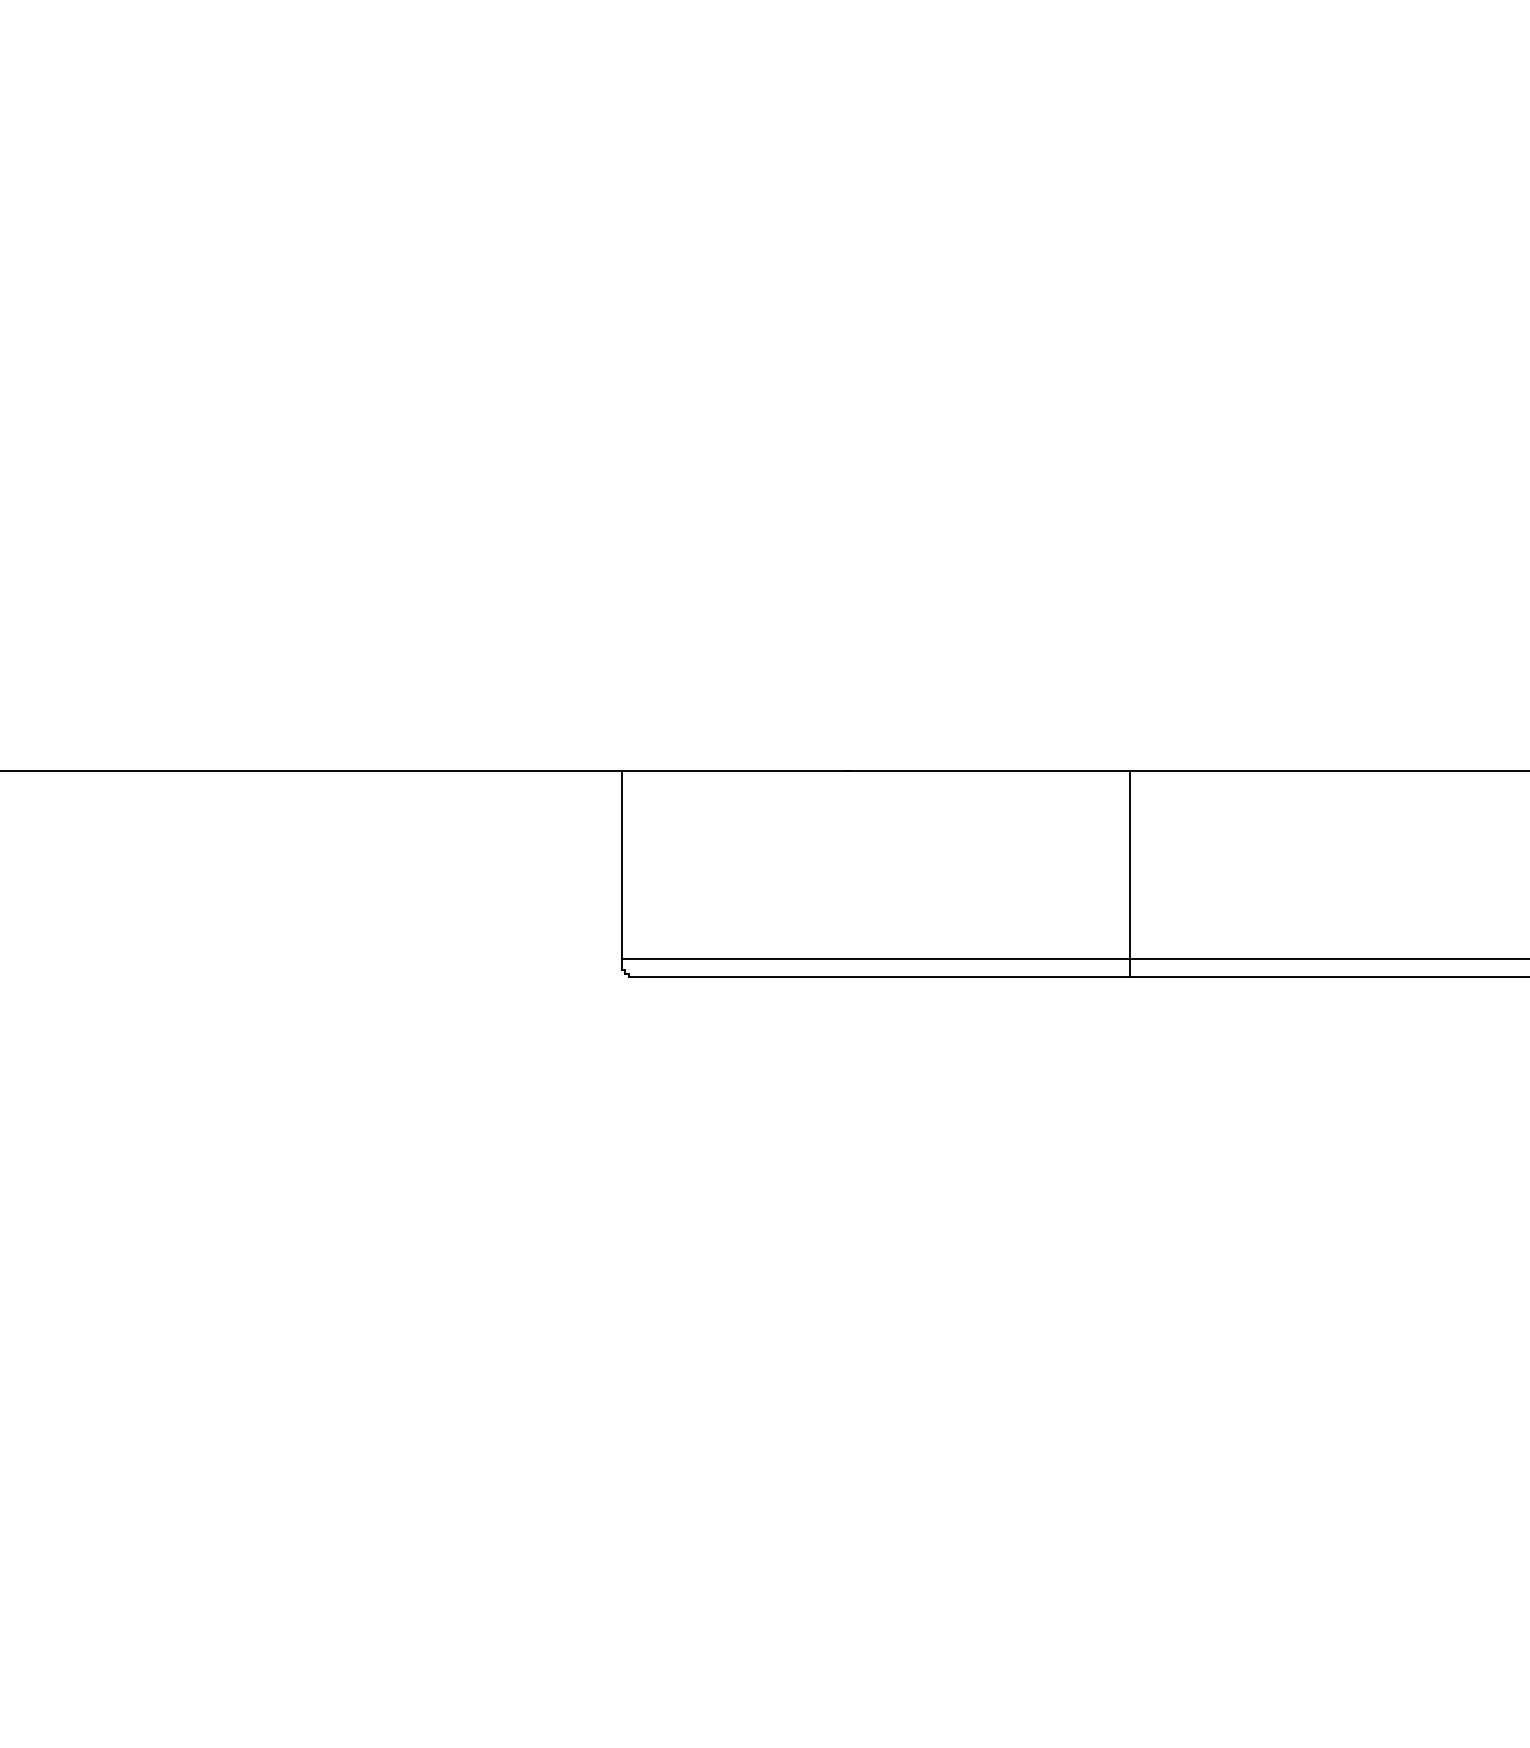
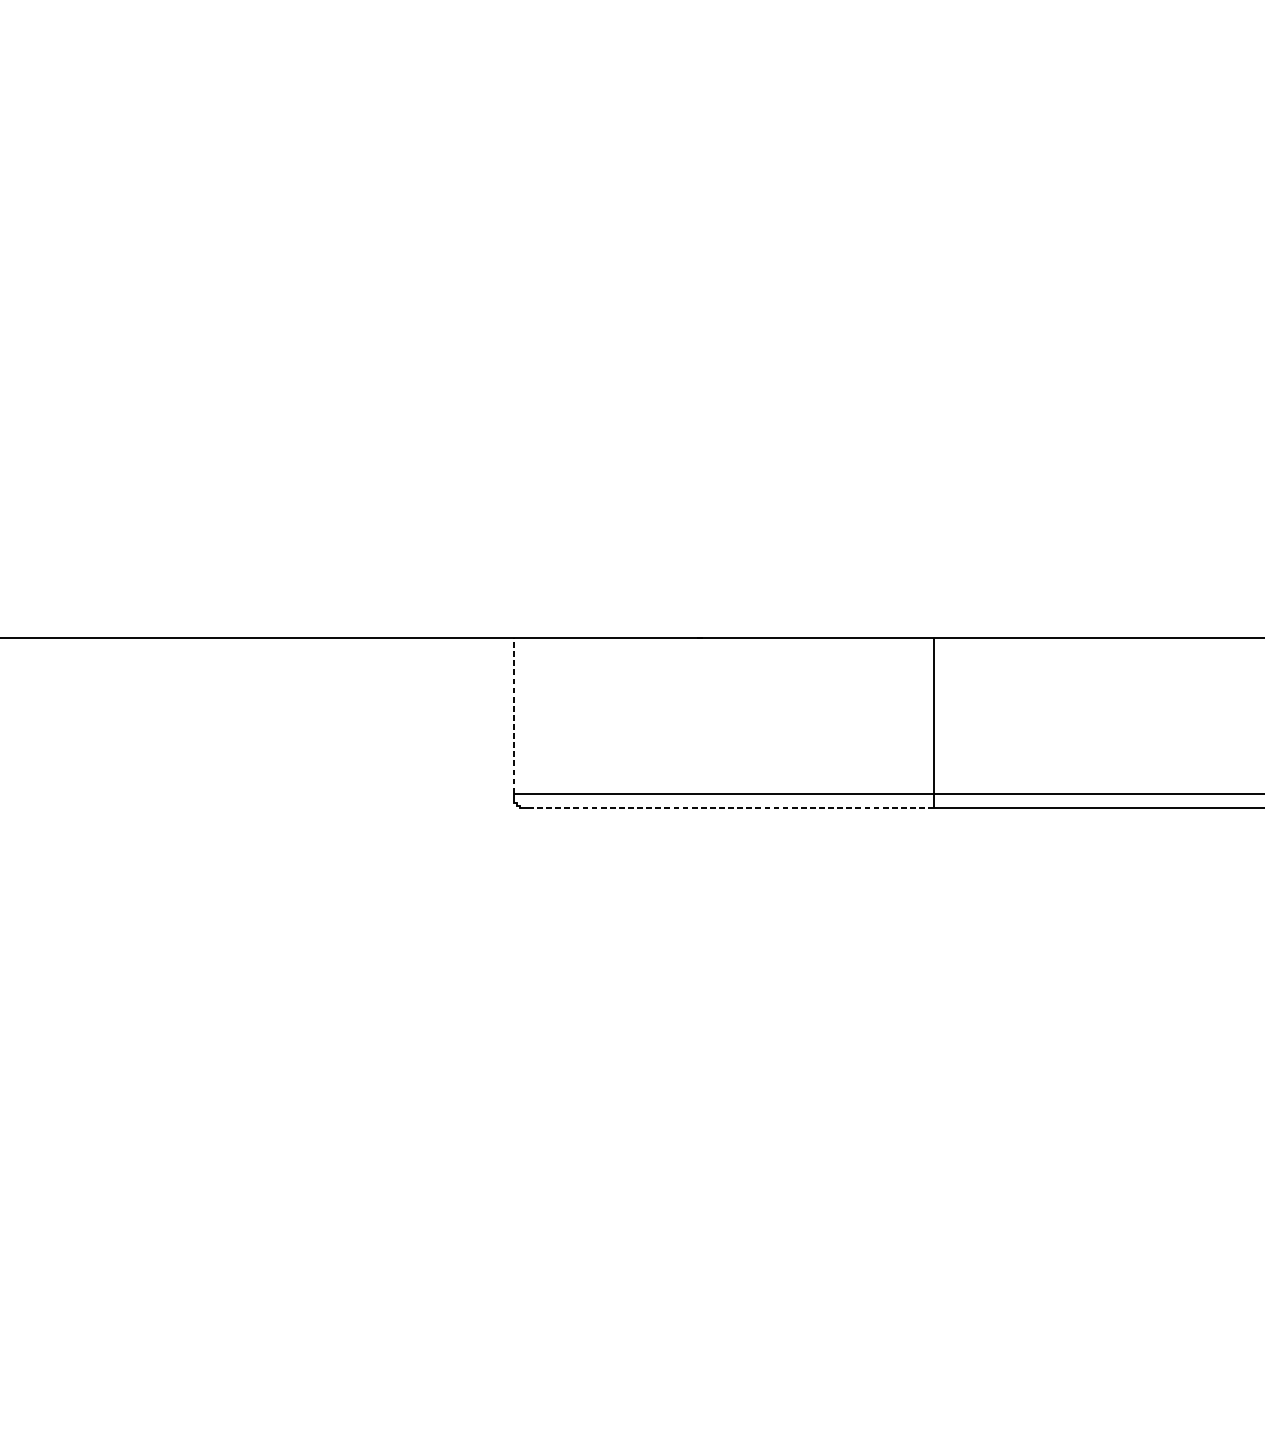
line: (622, 864) -> (514, 715), solid -> dashed
line: (884, 977) -> (731, 808), solid -> dashed

